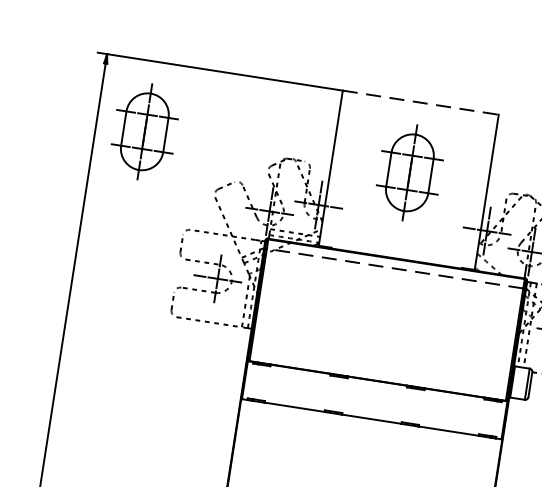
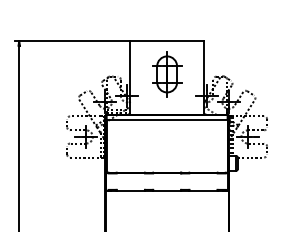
line: (421, 103) -> (167, 41), dashed -> solid
part: (145, 132) -> (42, 74), removed
line: (393, 268) -> (166, 119), dashed -> solid

